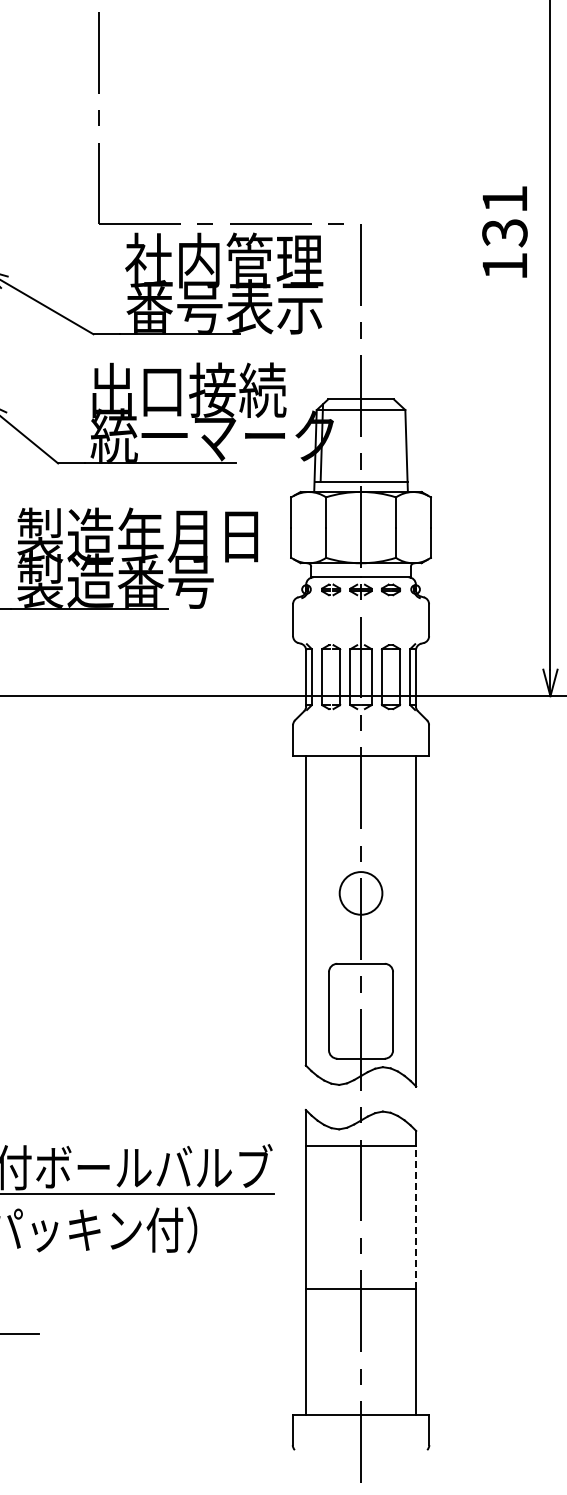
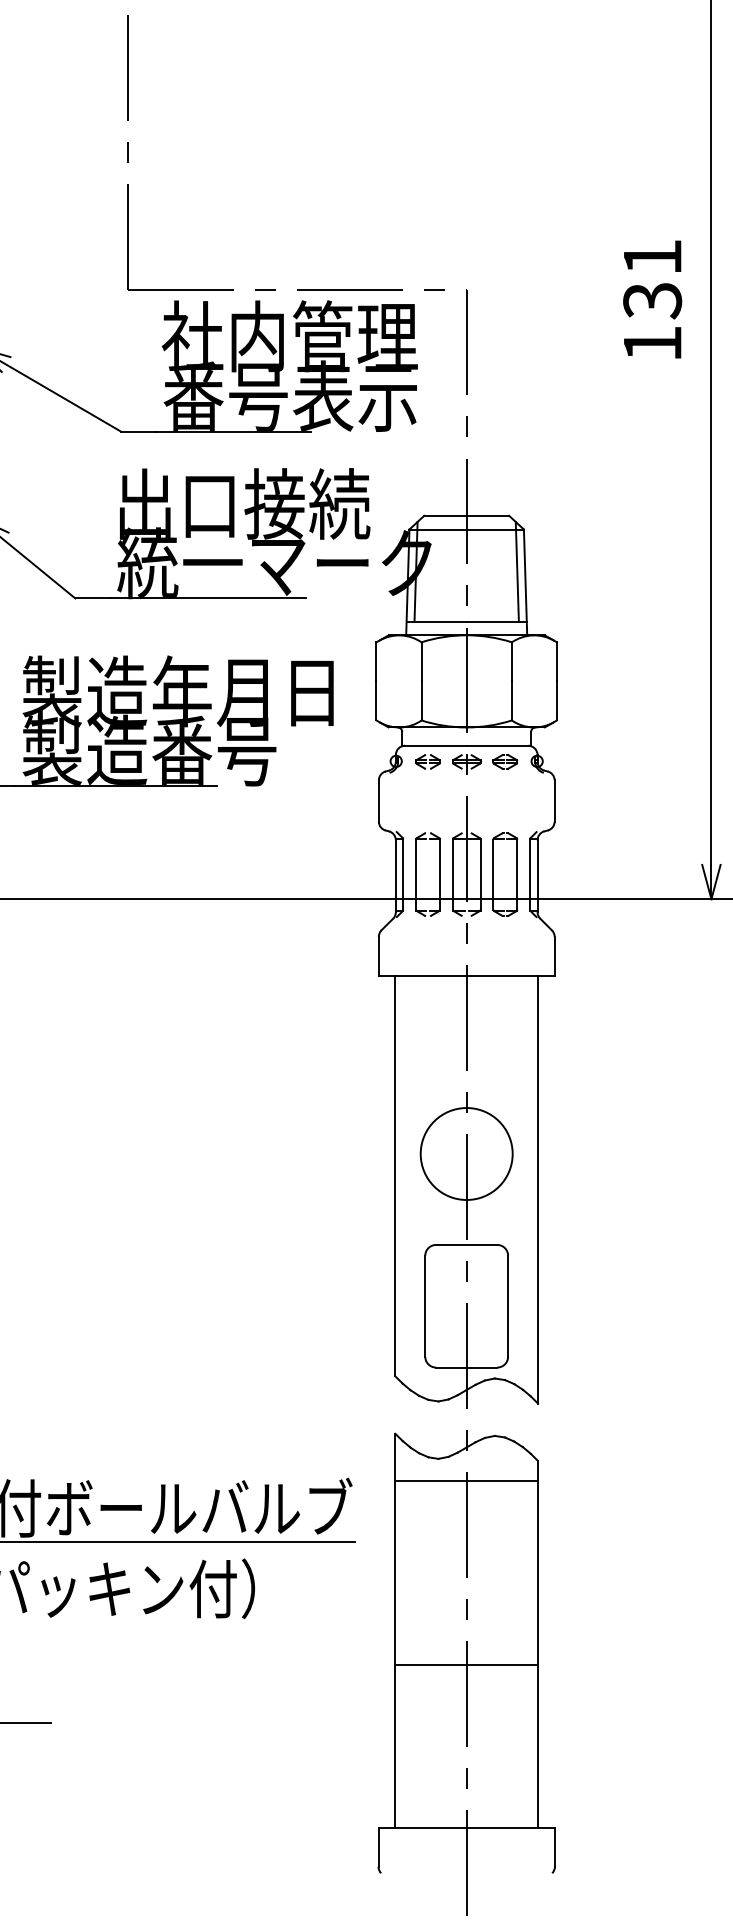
line: (400, 442) -> (517, 571), added
circle: (360, 892) -> (465, 1152), size x1.67
line: (416, 1217) -> (538, 1572), dashed -> solid

